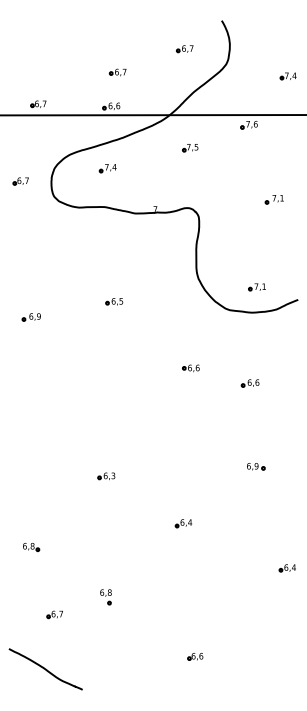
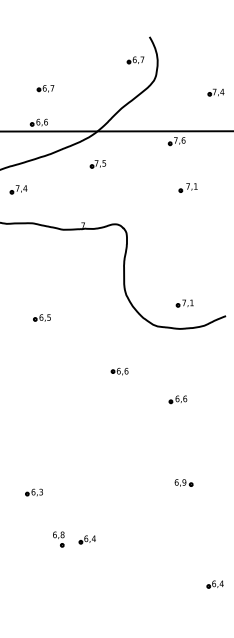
part: (184, 49) -> (135, 60), moved
part: (190, 148) -> (98, 164), moved
part: (107, 168) -> (18, 189), moved
part: (273, 199) -> (187, 187), moved
part: (190, 368) -> (119, 371), moved
part: (183, 523) -> (87, 539), moved
part: (105, 597) -> (58, 539), moved

